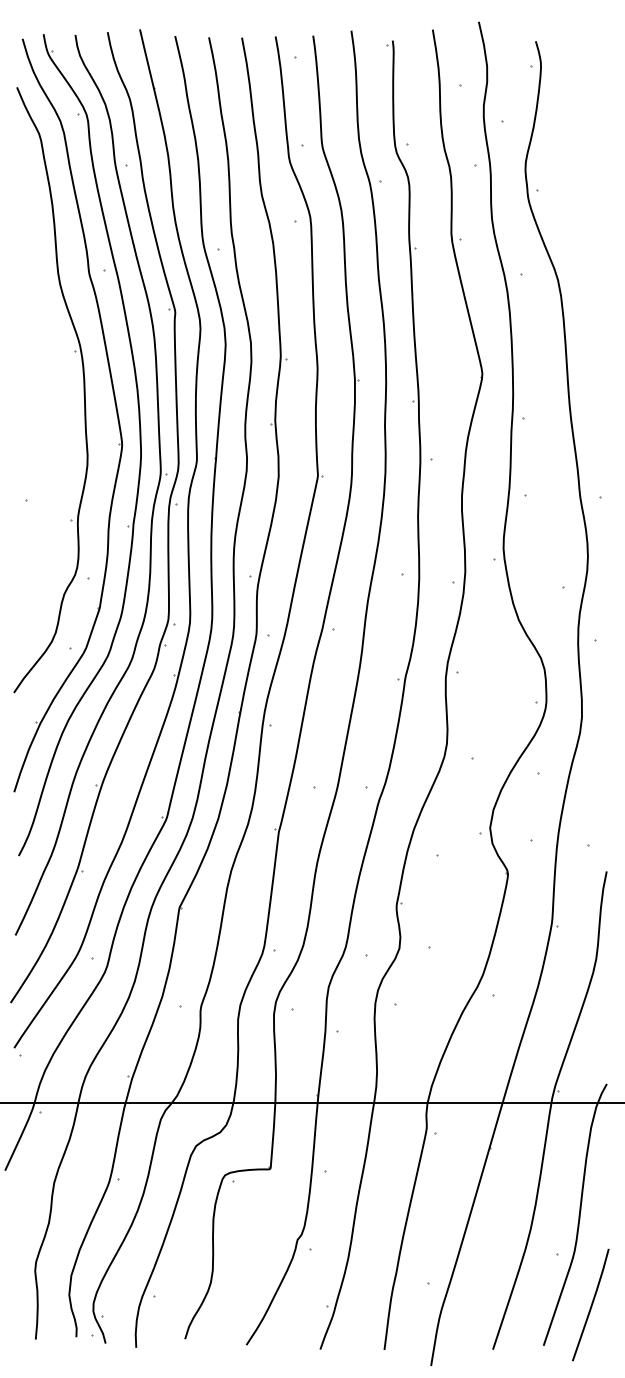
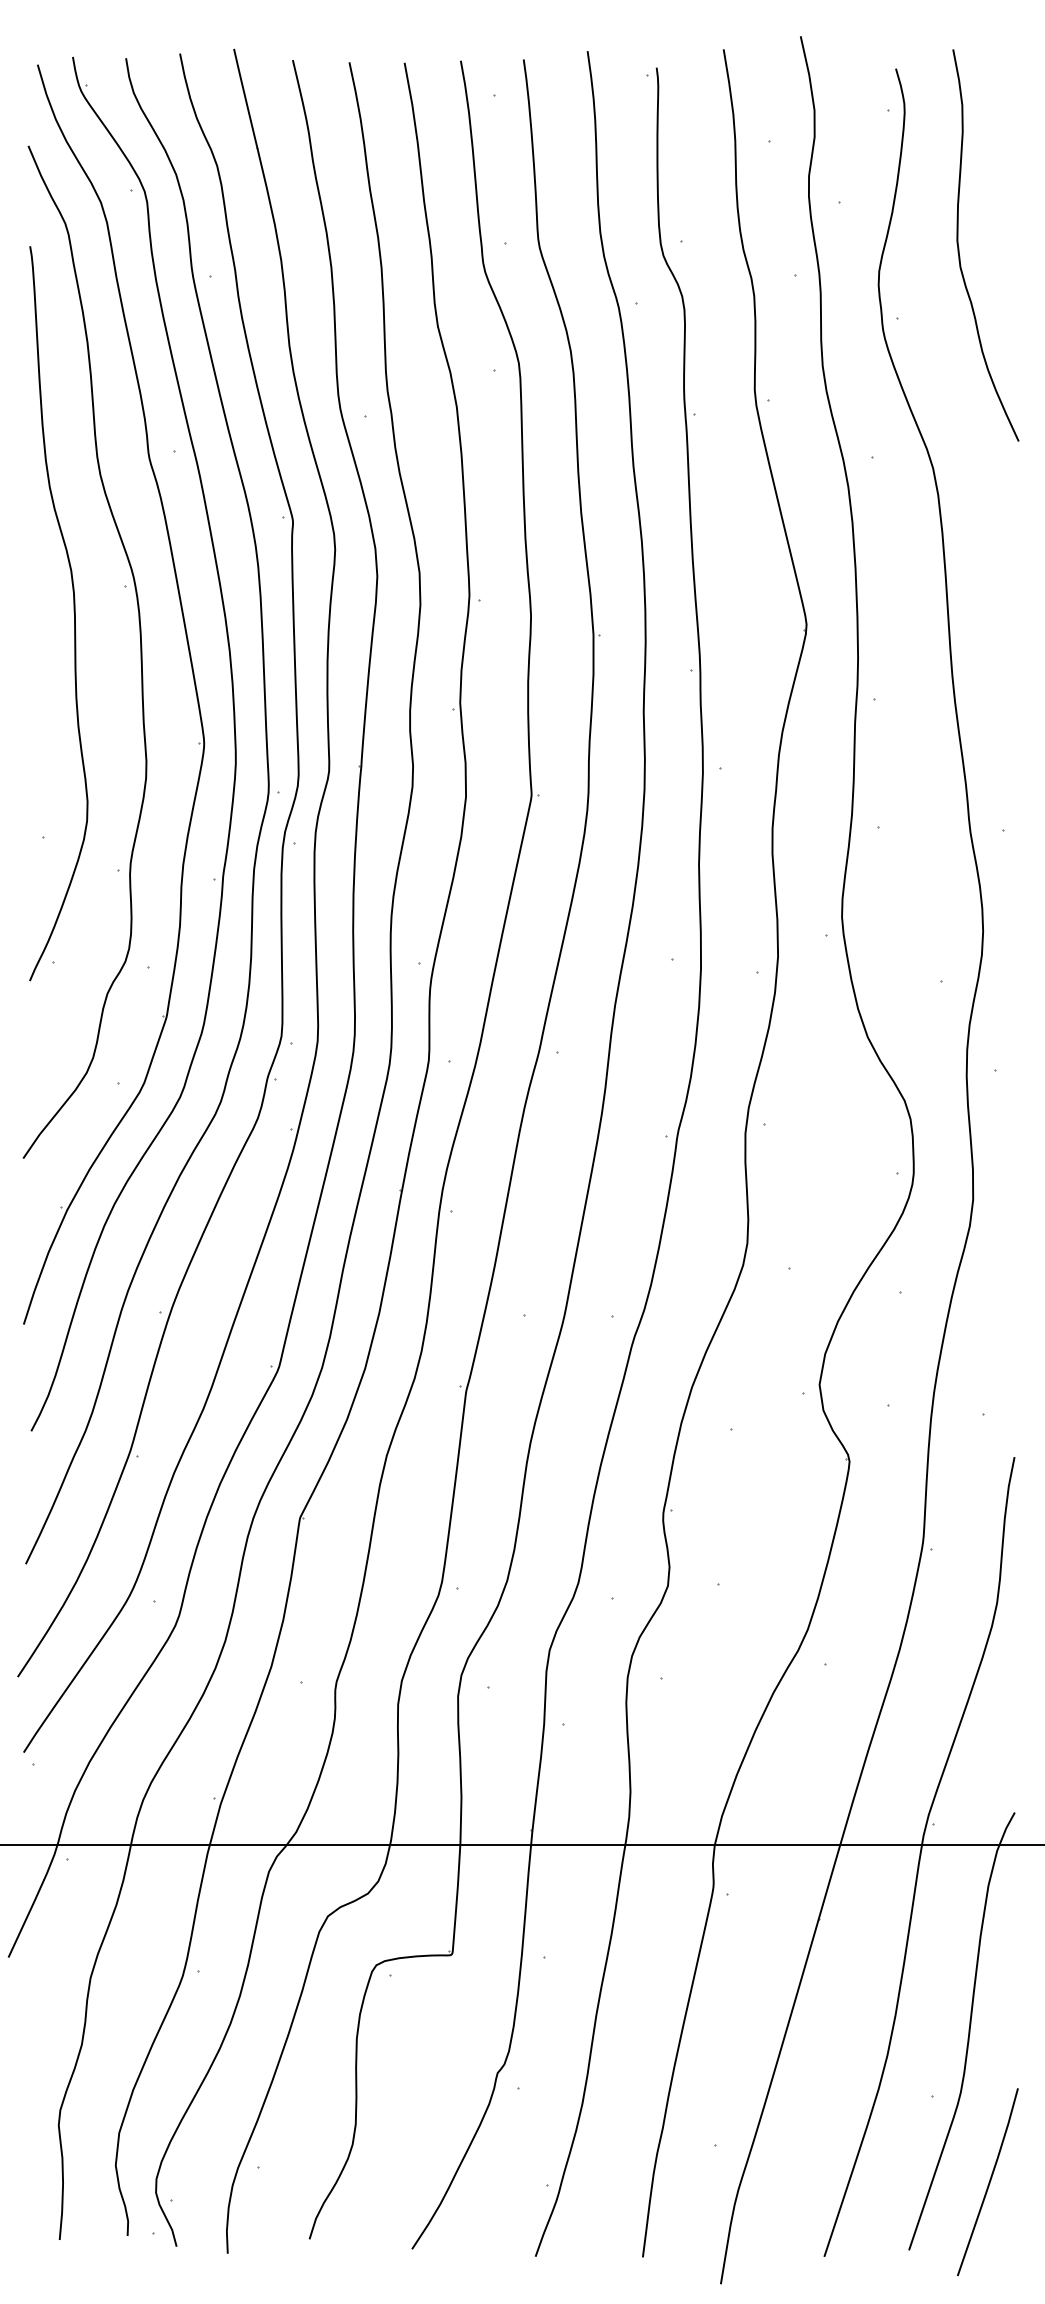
curve: (574, 149) -> (960, 249), added
part: (43, 366) -> (72, 612), added

